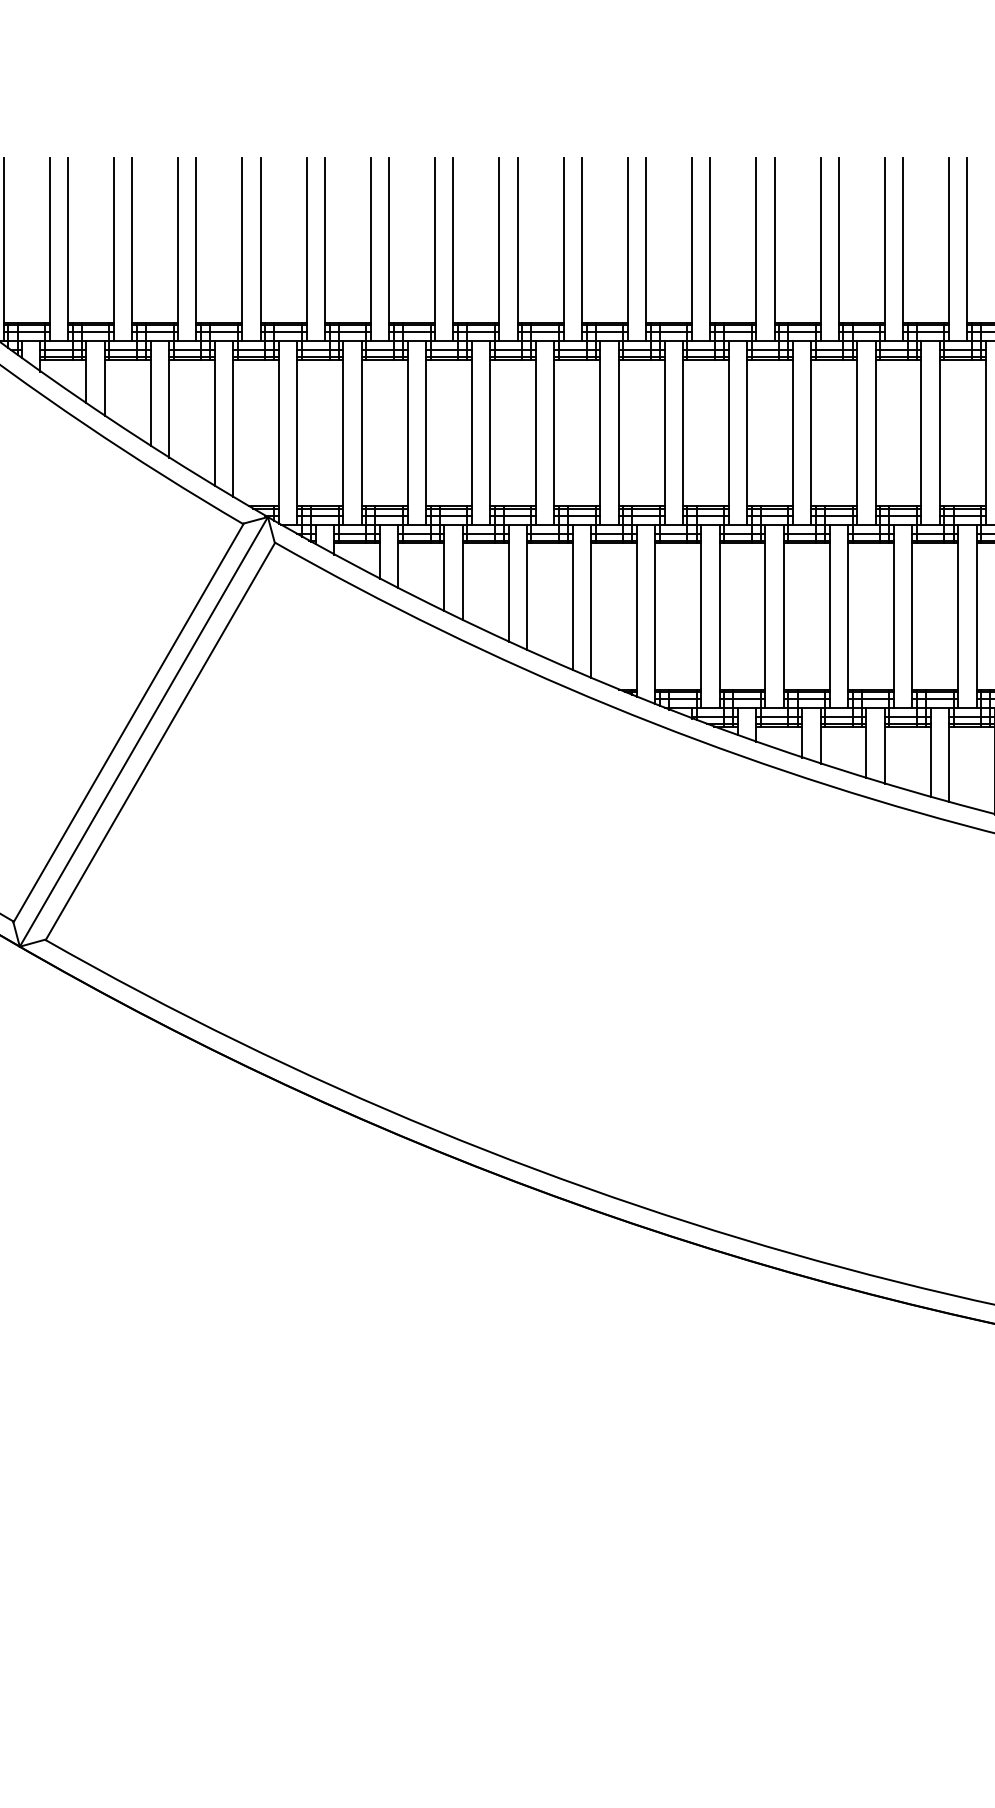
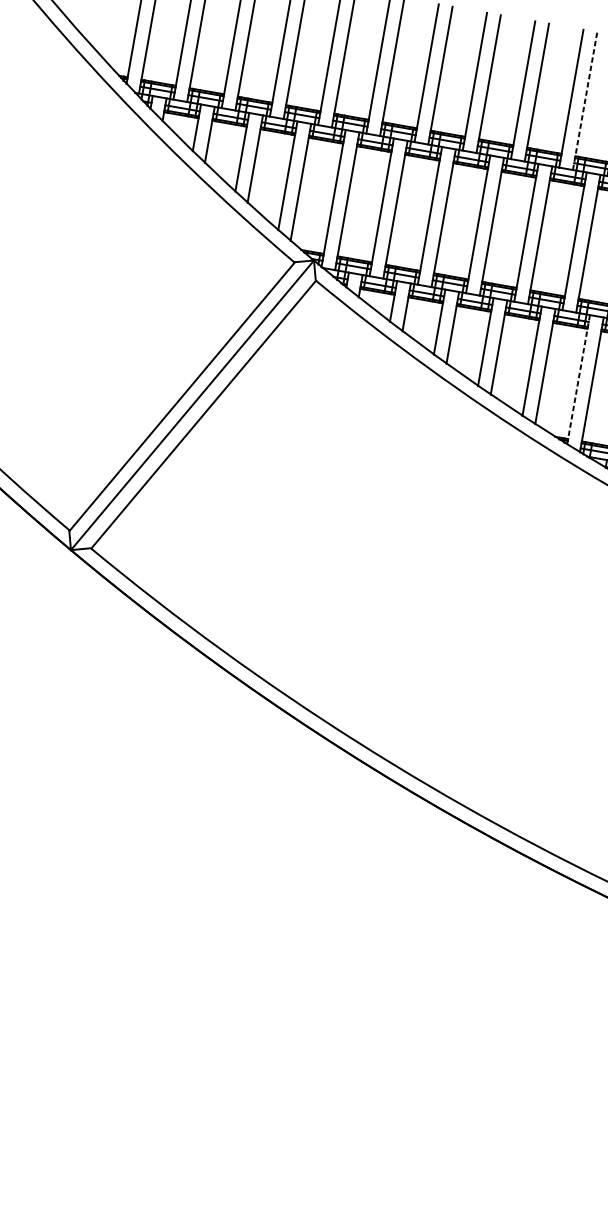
line: (581, 249) -> (584, 101), solid -> dashed
line: (636, 611) -> (578, 380), solid -> dashed

